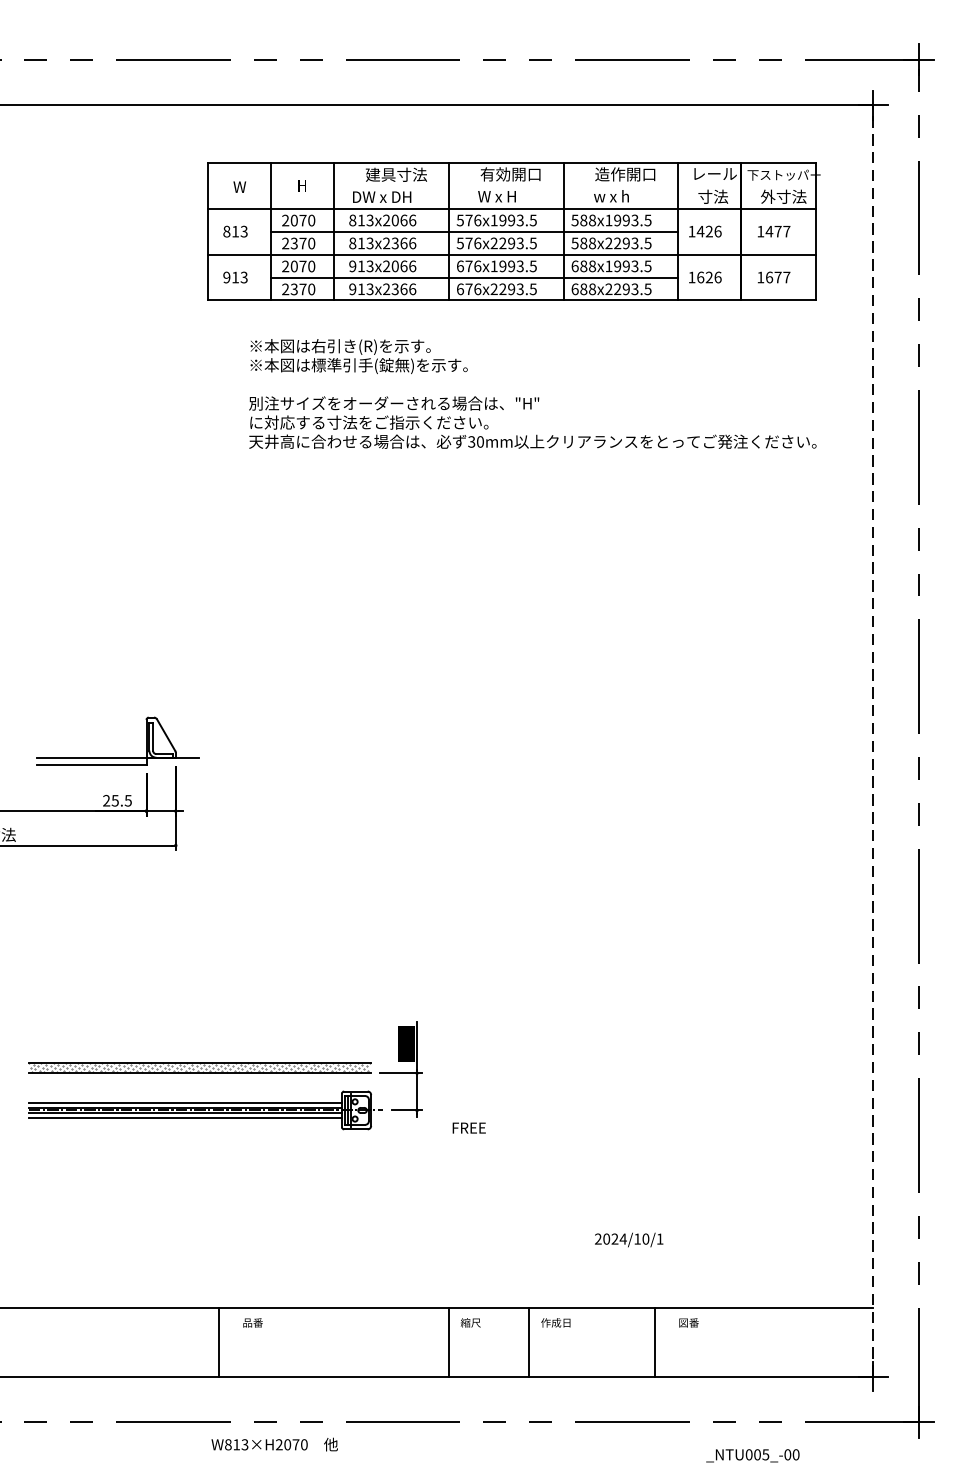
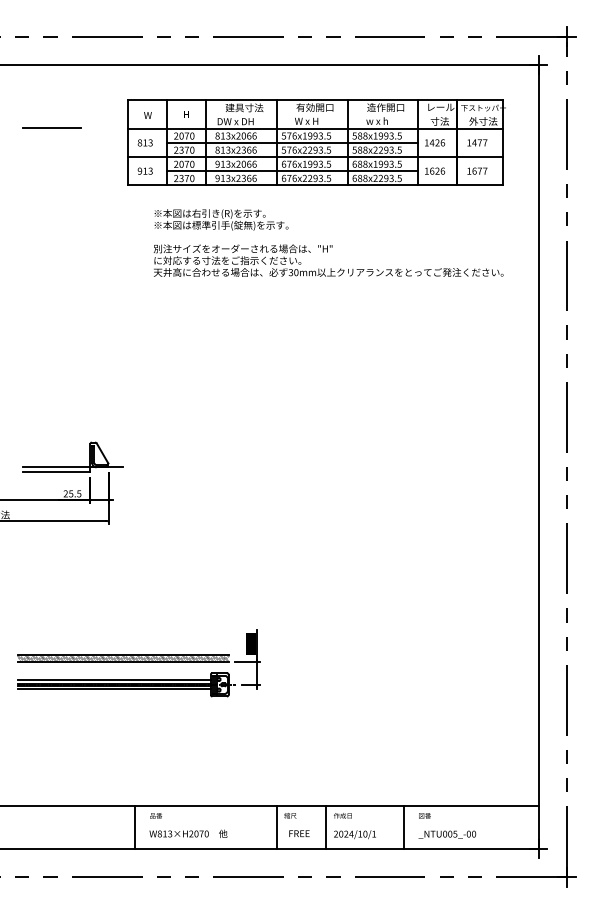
line: (83, 206) -> (51, 127), added
line: (873, 740) -> (538, 456), dashed -> solid
text: (469, 1127) -> (299, 833), moved
text: (628, 1239) -> (354, 834), moved
text: (274, 1444) -> (188, 833), moved
text: (753, 1455) -> (447, 834), moved

